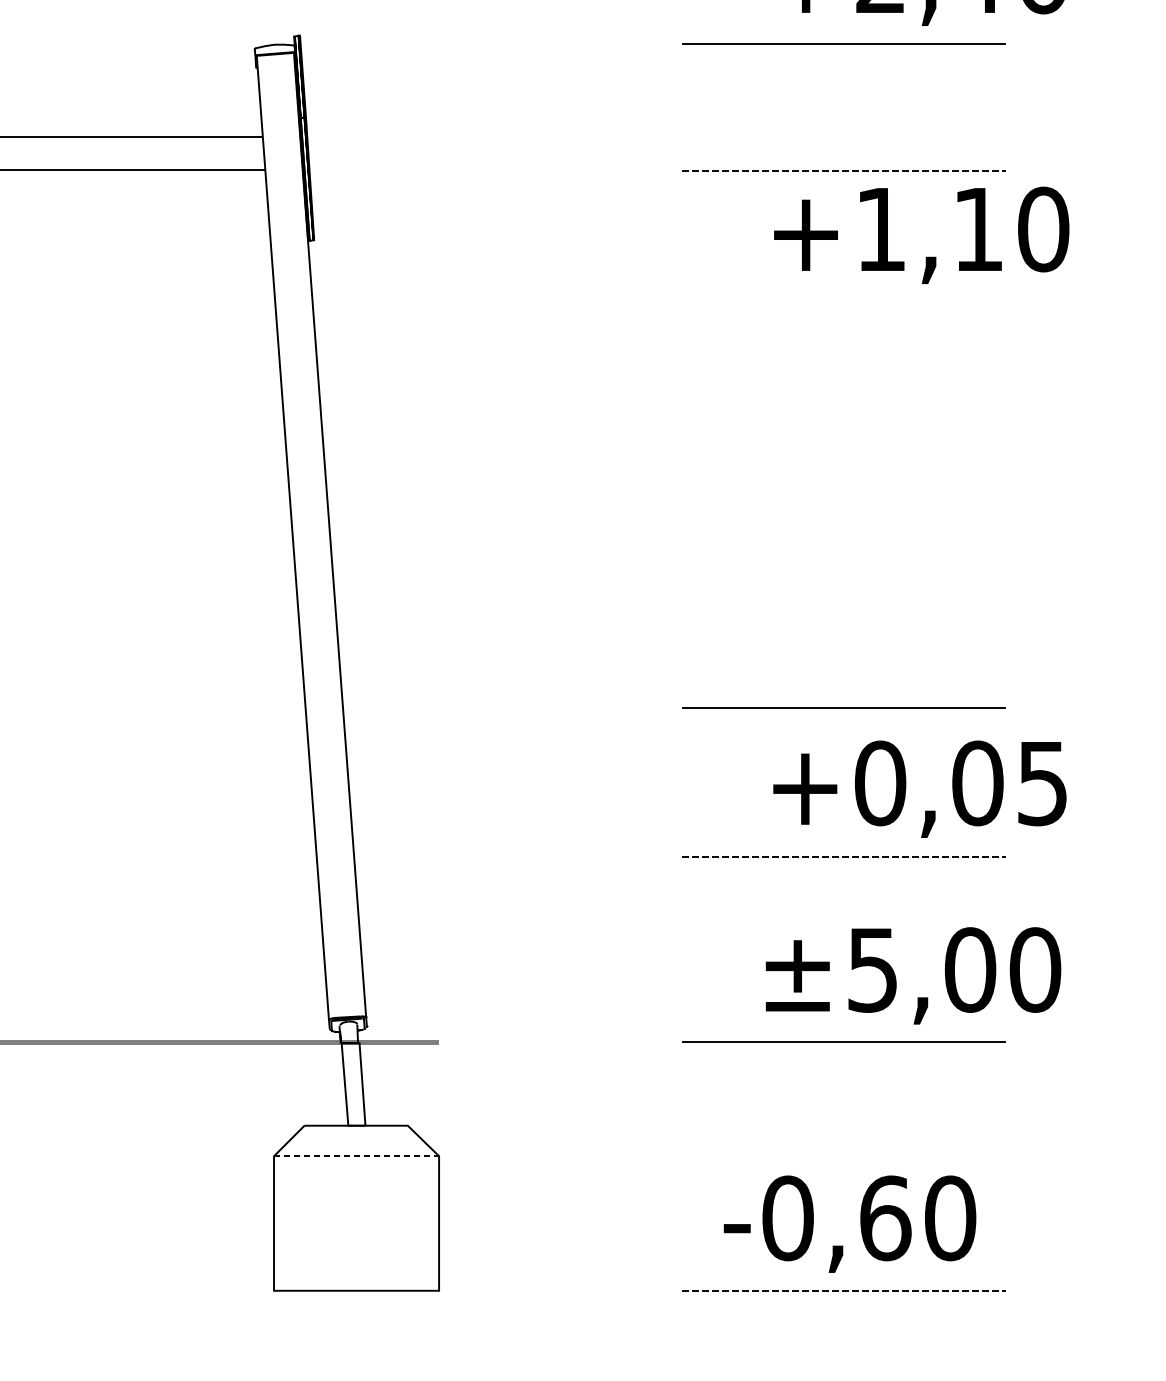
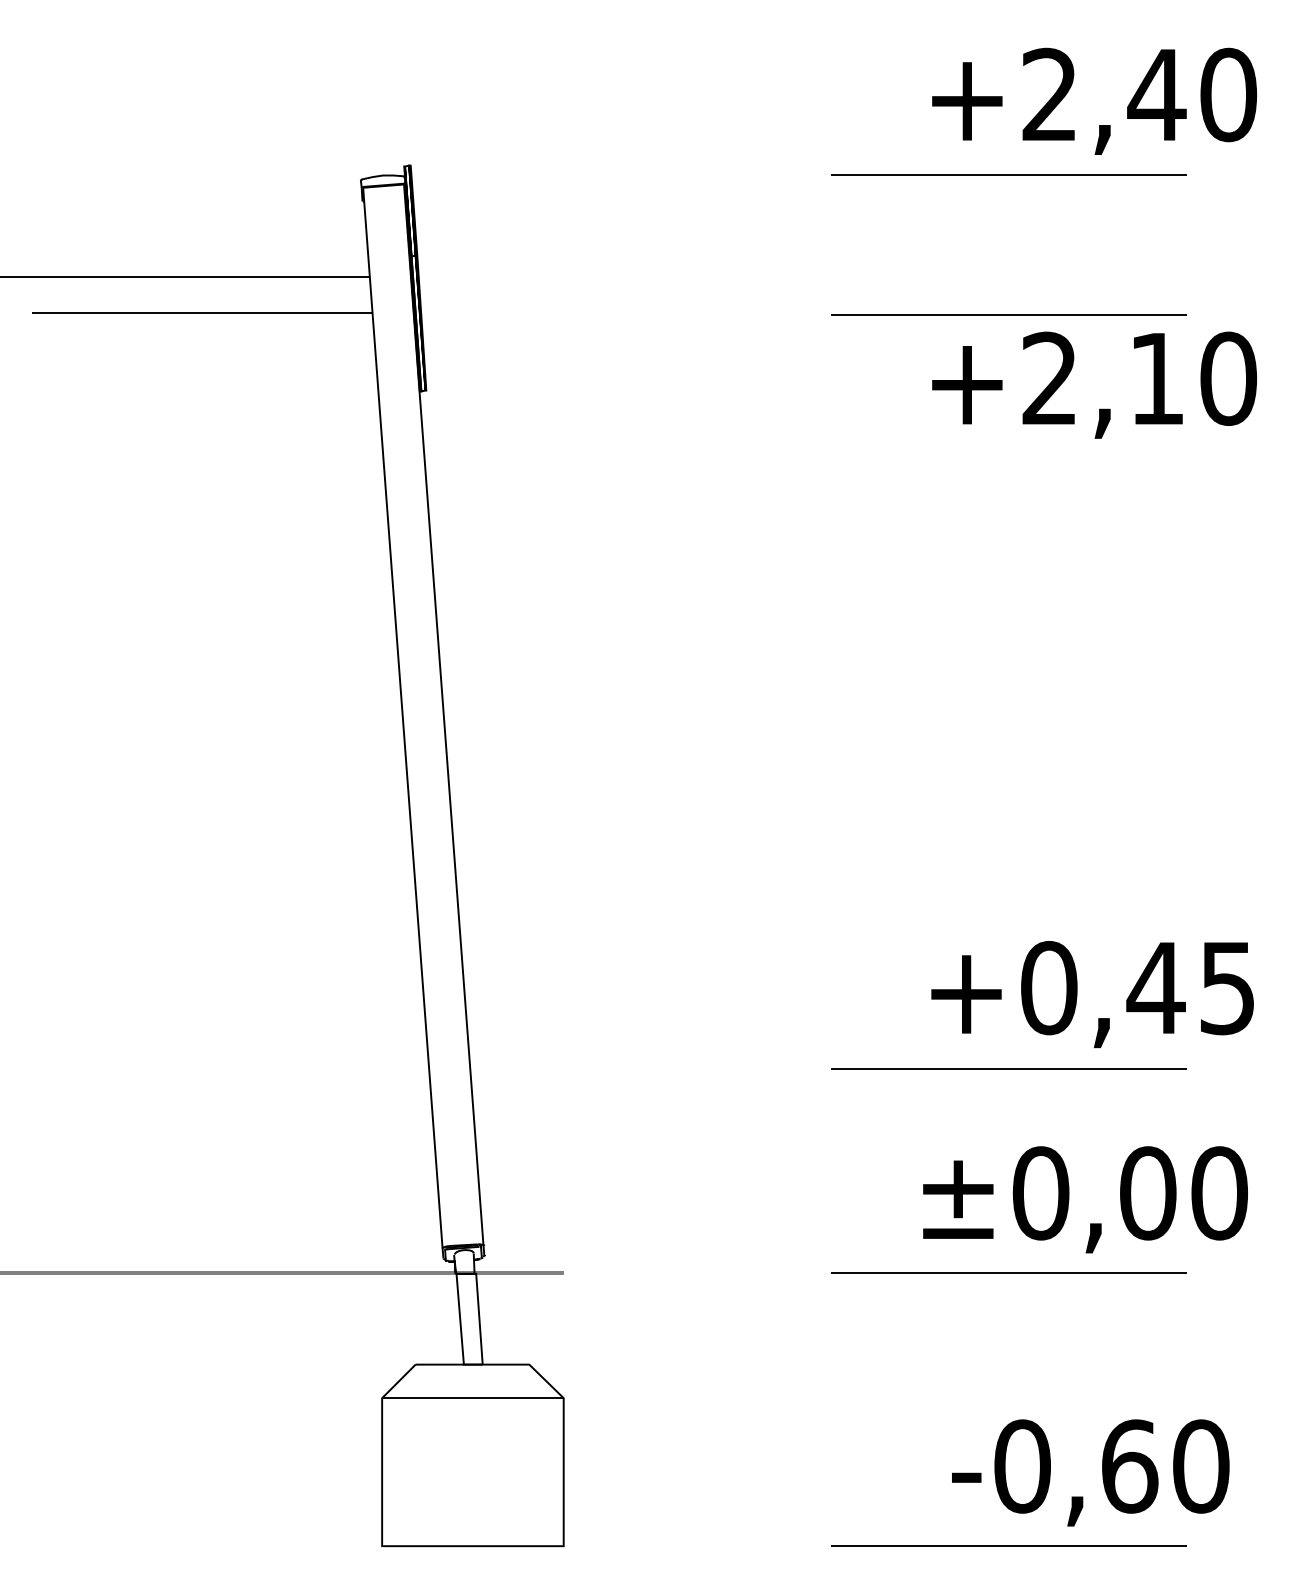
line: (844, 171) -> (1009, 314), dashed -> solid
text: (879, 228) -> (1048, 377), +1,10 -> +2,10
line: (843, 707) -> (1008, 904), removed
text: (977, 783) -> (1155, 988), +0,05 -> +0,45
line: (844, 856) -> (1009, 1068), dashed -> solid
text: (872, 970) -> (1040, 1193), ±5,00 -> ±0,00
line: (356, 1156) -> (472, 1398), dashed -> solid
text: (849, 1223) -> (1090, 1472), moved
line: (844, 1291) -> (1009, 1546), dashed -> solid

